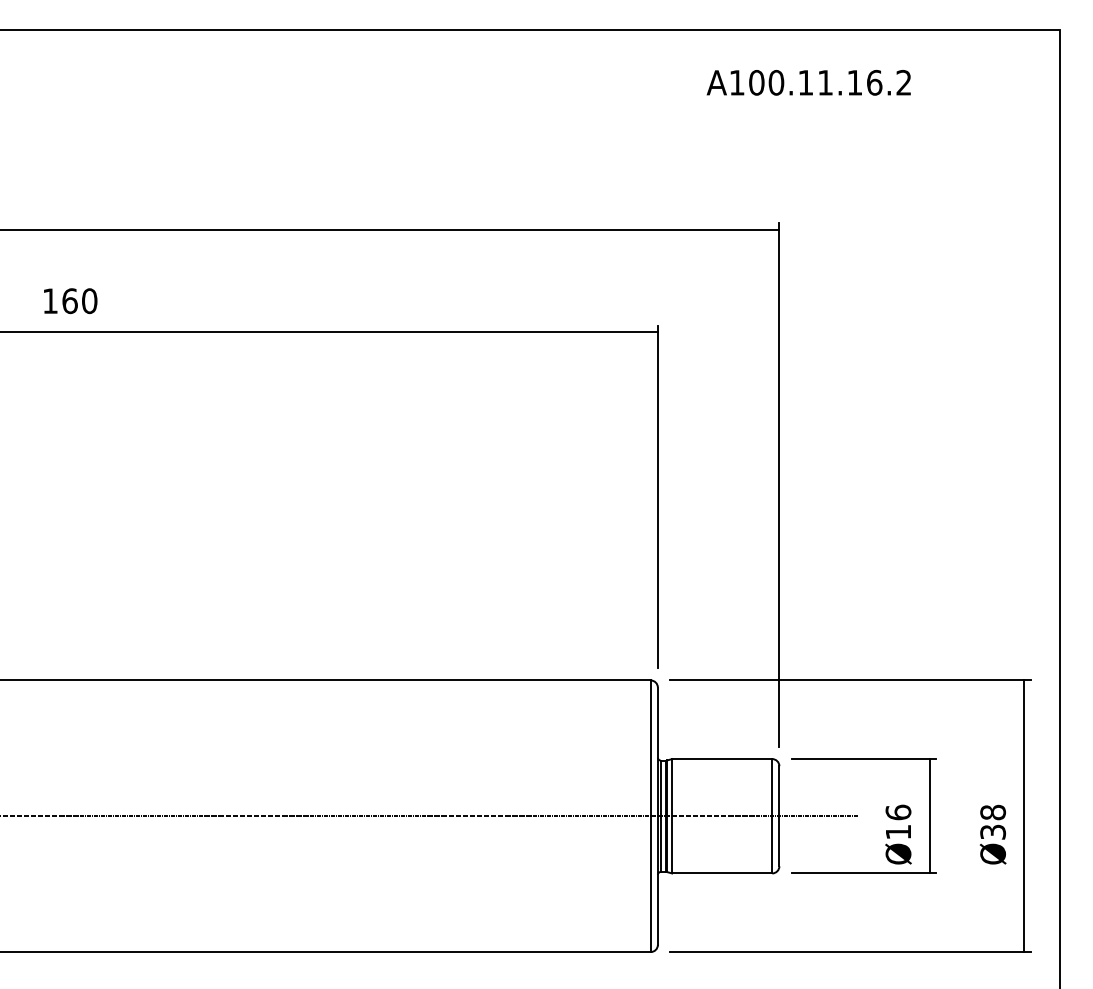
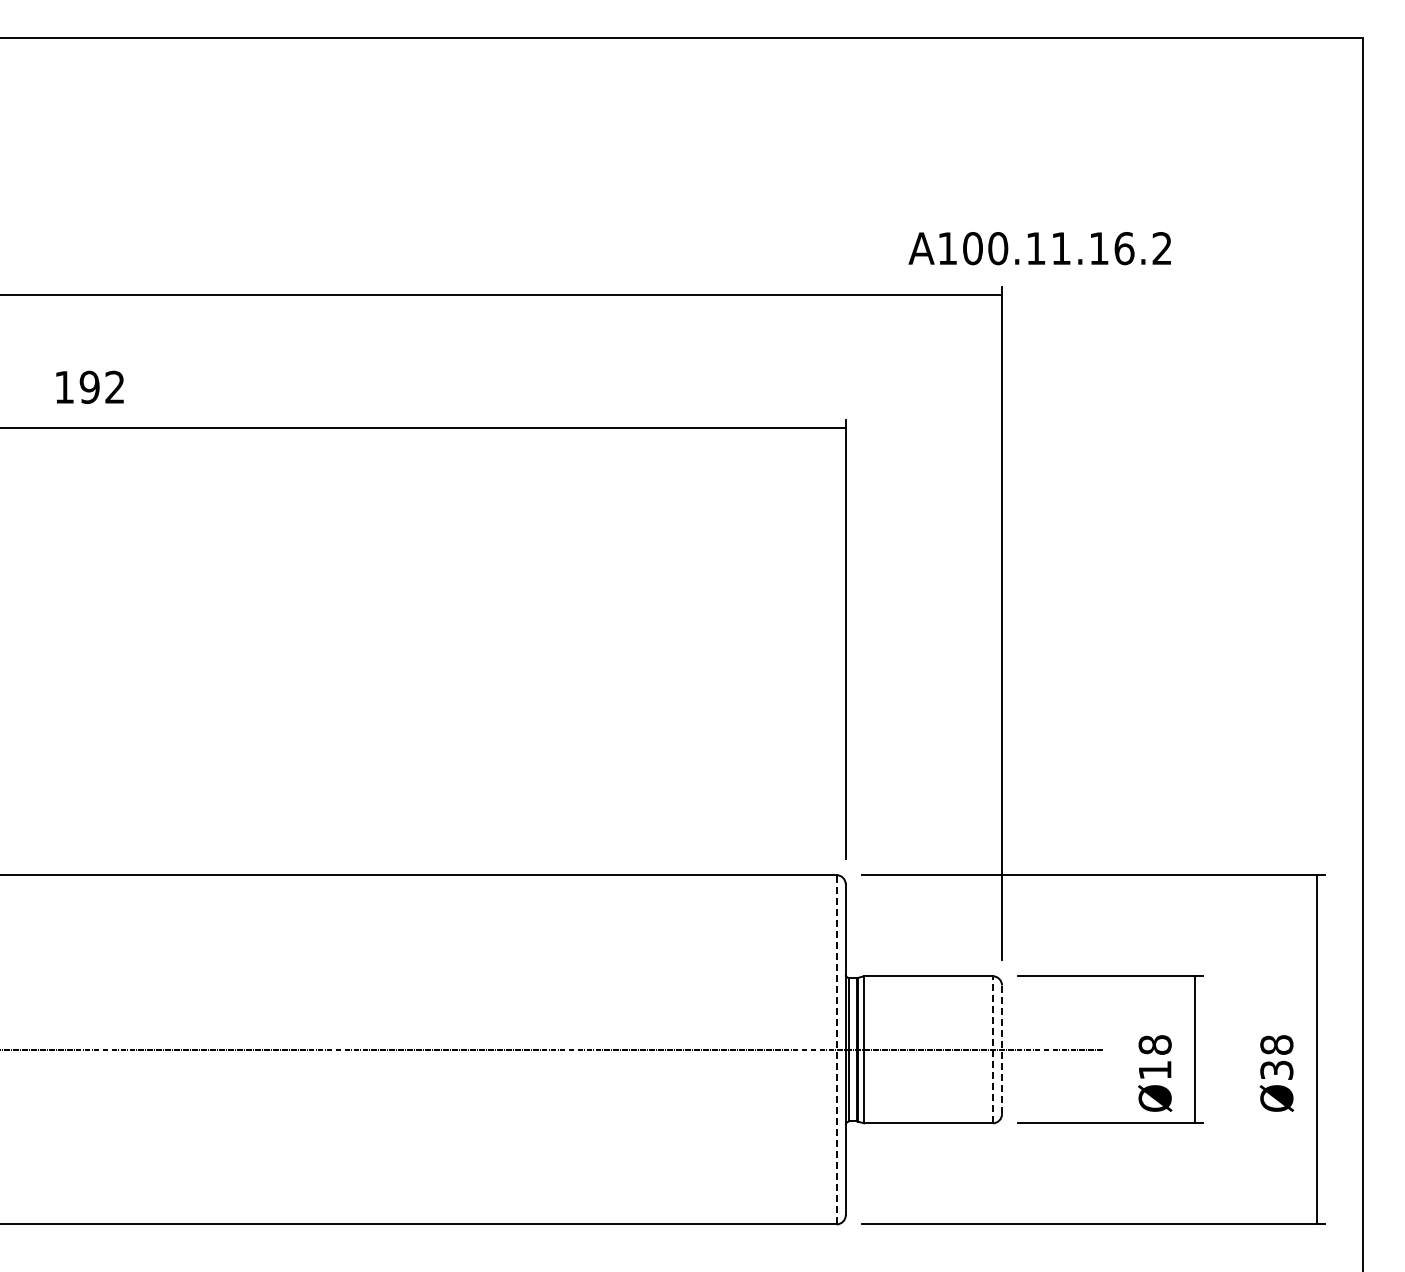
text: (808, 82) -> (1039, 248), moved
text: (79, 300) -> (102, 386), 160 -> 192
text: (897, 812) -> (1154, 1044), Ø16 -> Ø18
line: (650, 816) -> (836, 1049), solid -> dashed
line: (772, 816) -> (992, 1049), solid -> dashed
line: (779, 816) -> (1002, 1049), solid -> dashed

